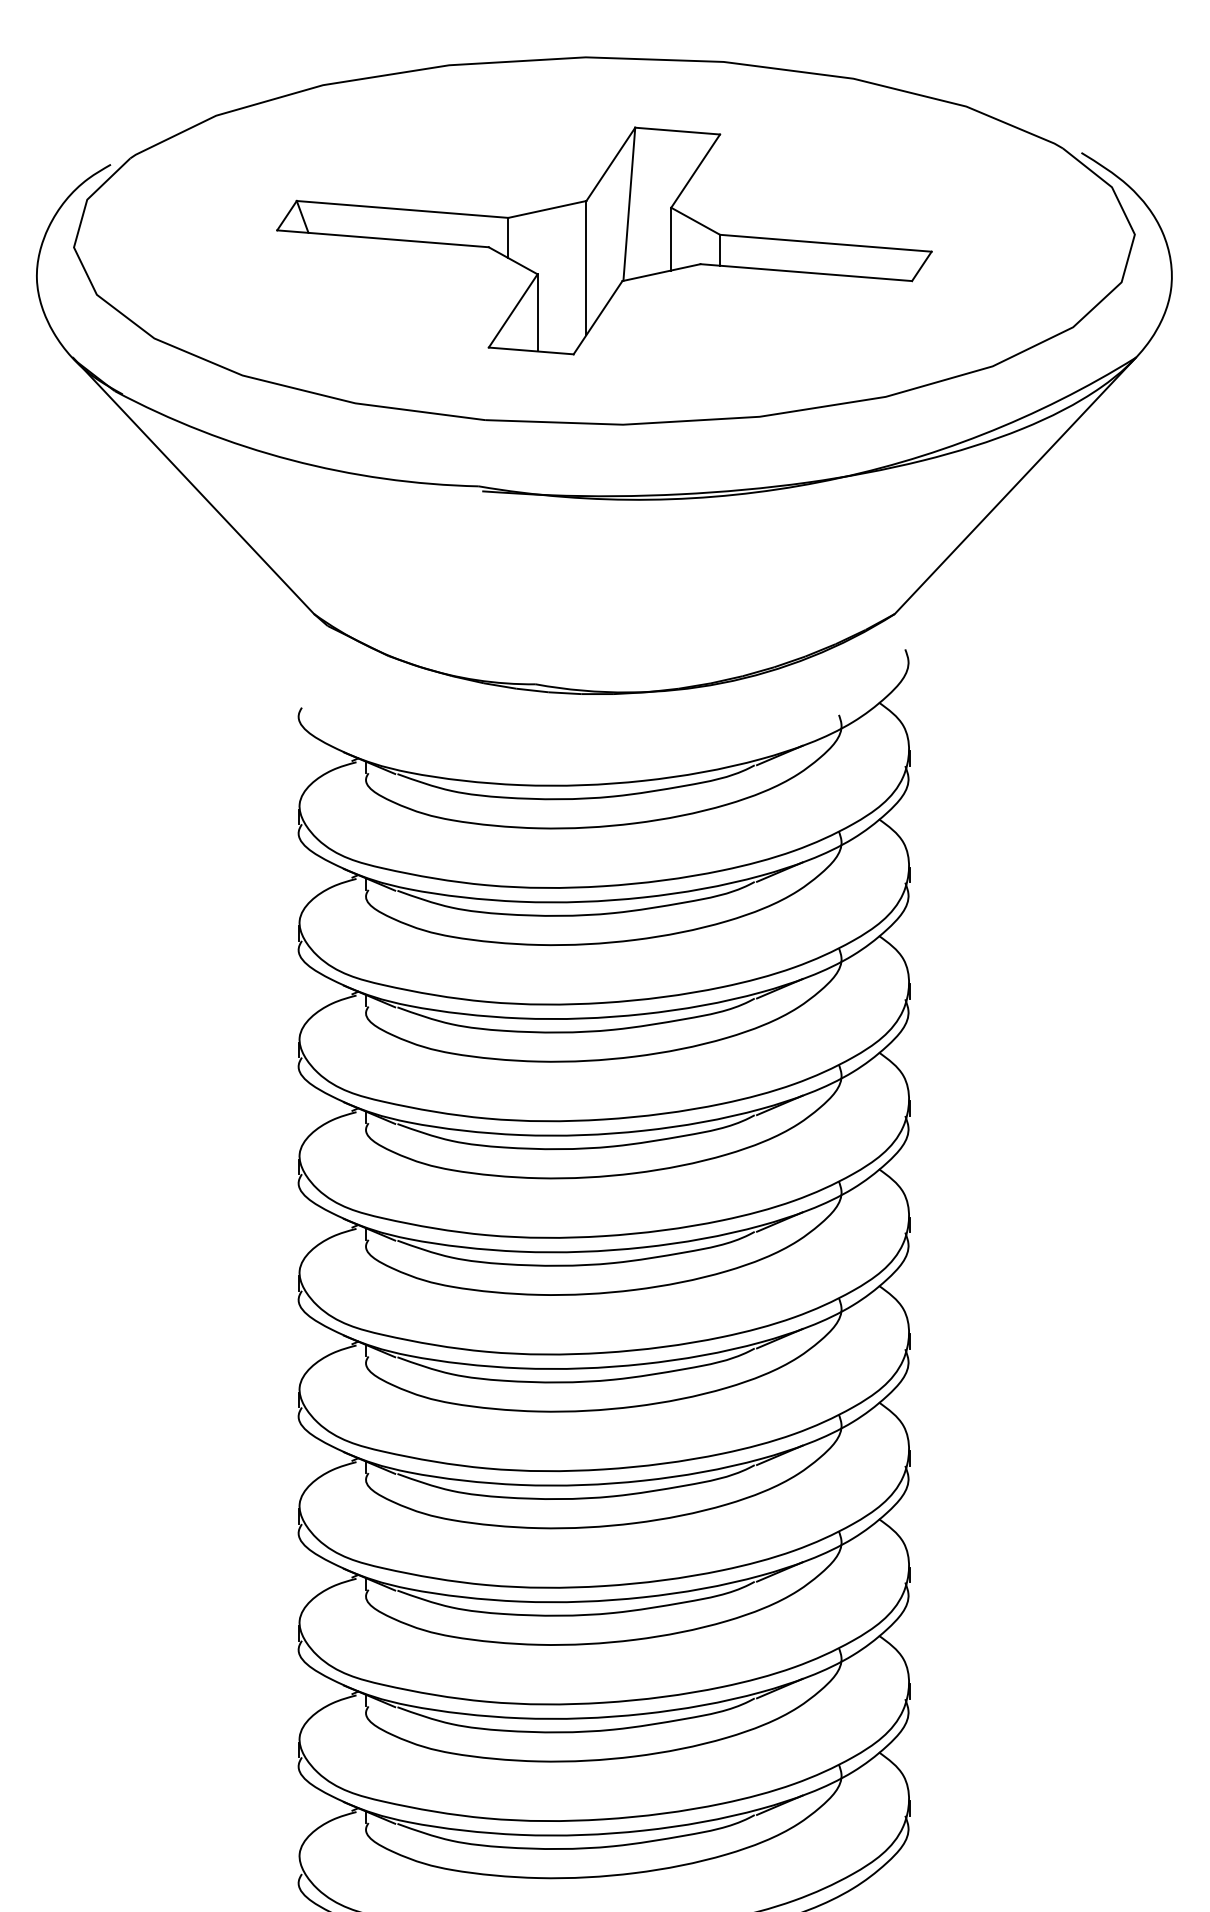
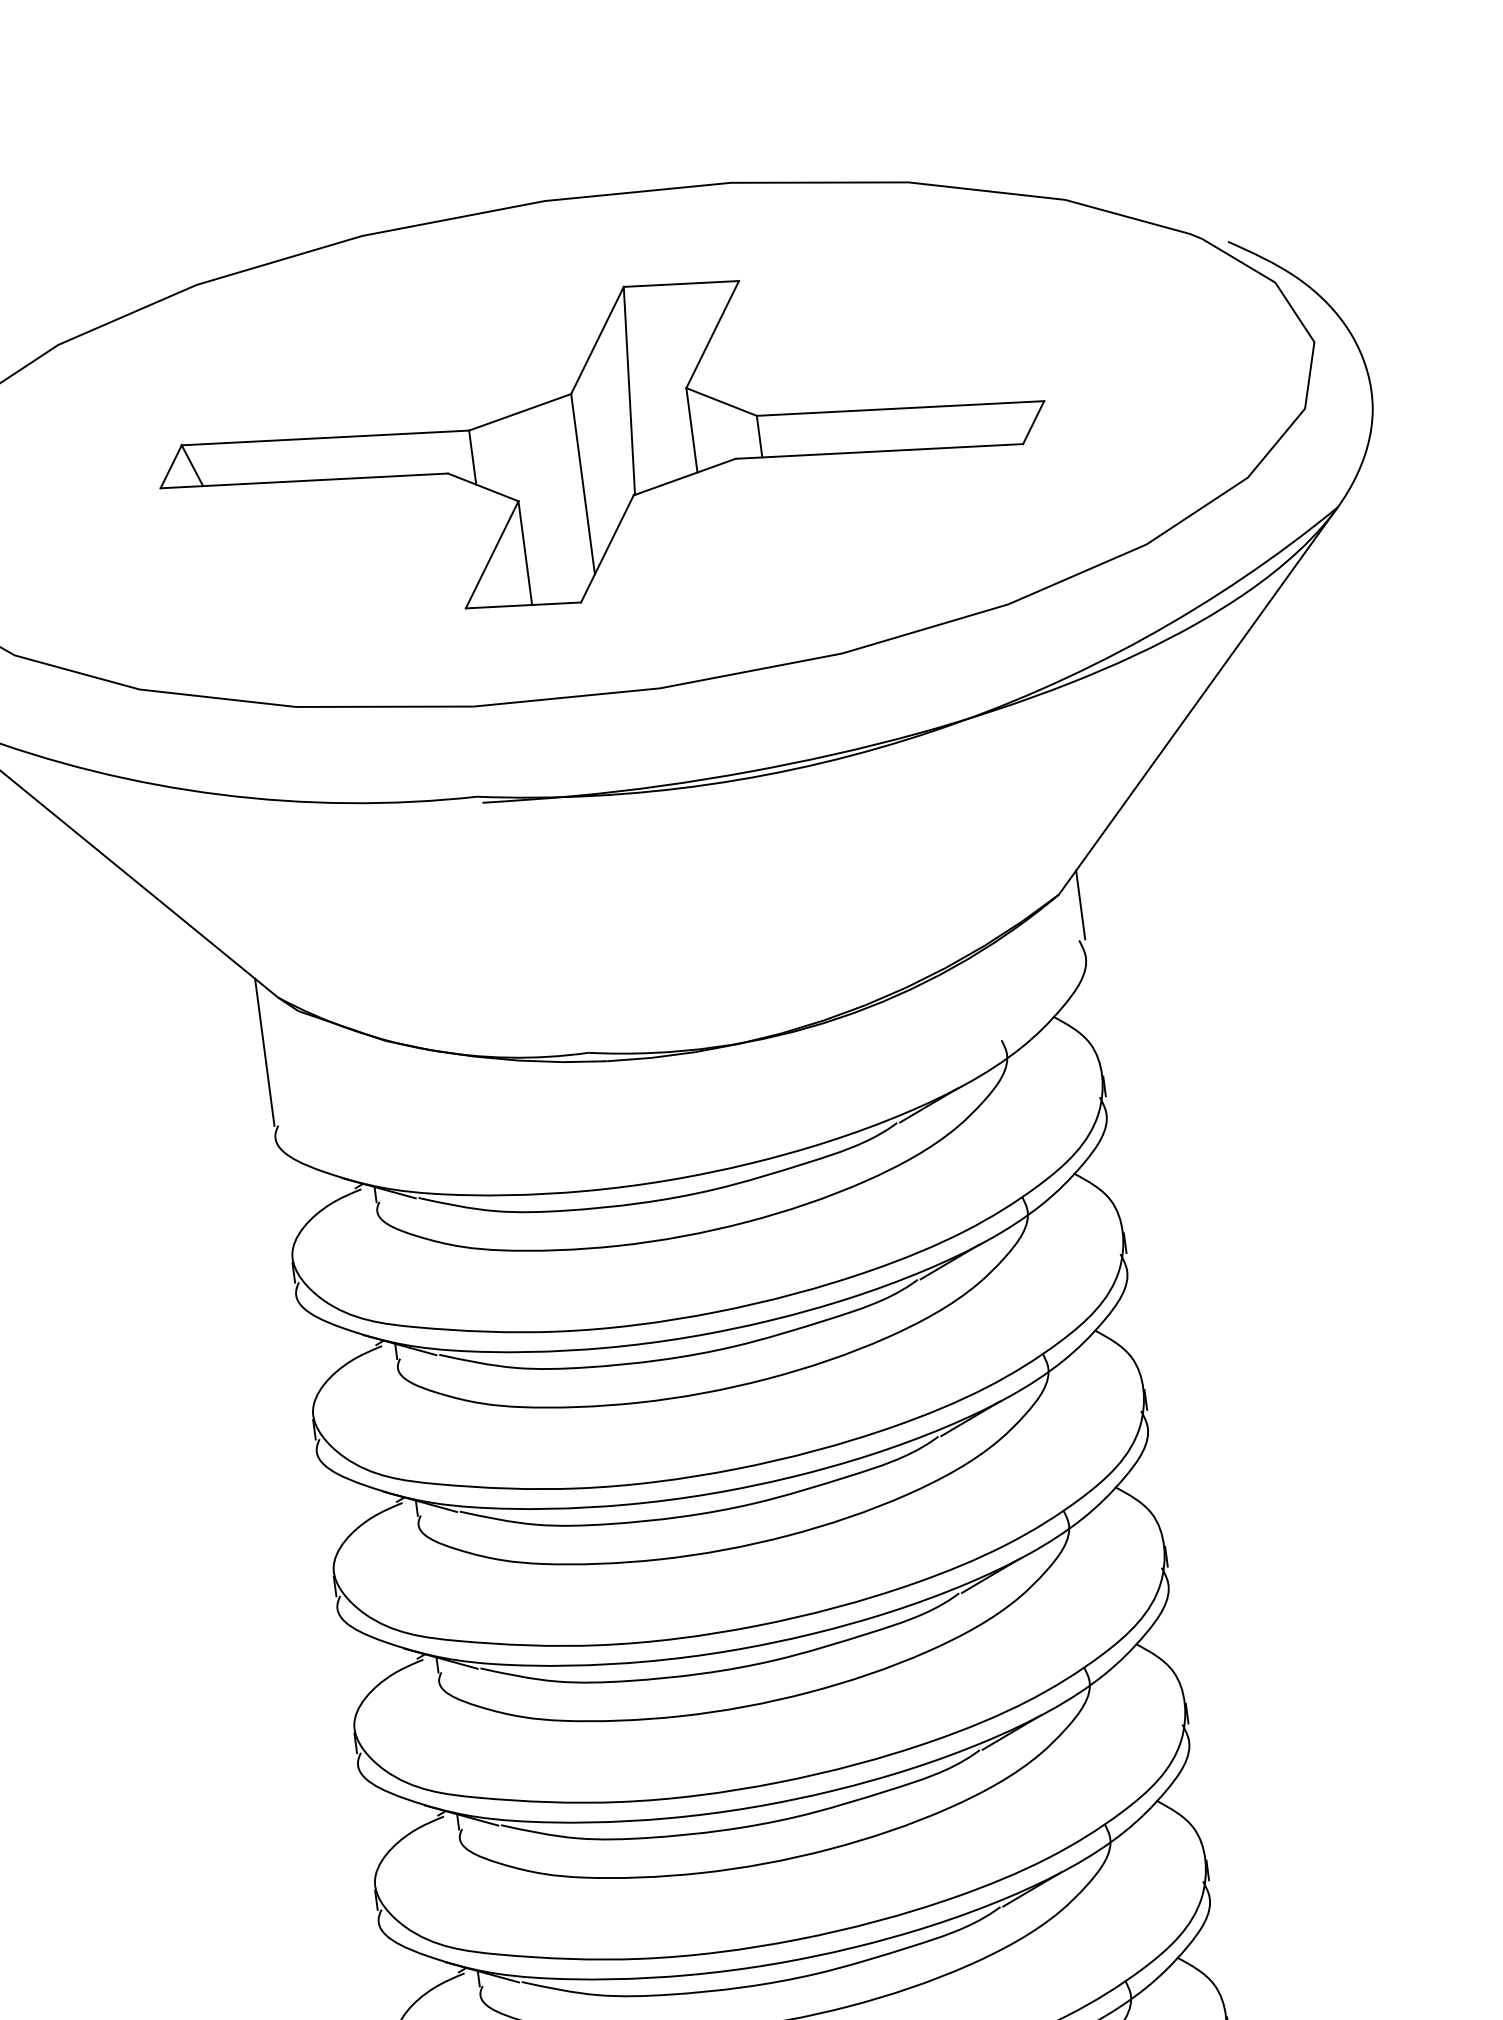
line: (909, 623) -> (1080, 904), added
line: (299, 652) -> (265, 1051), added

